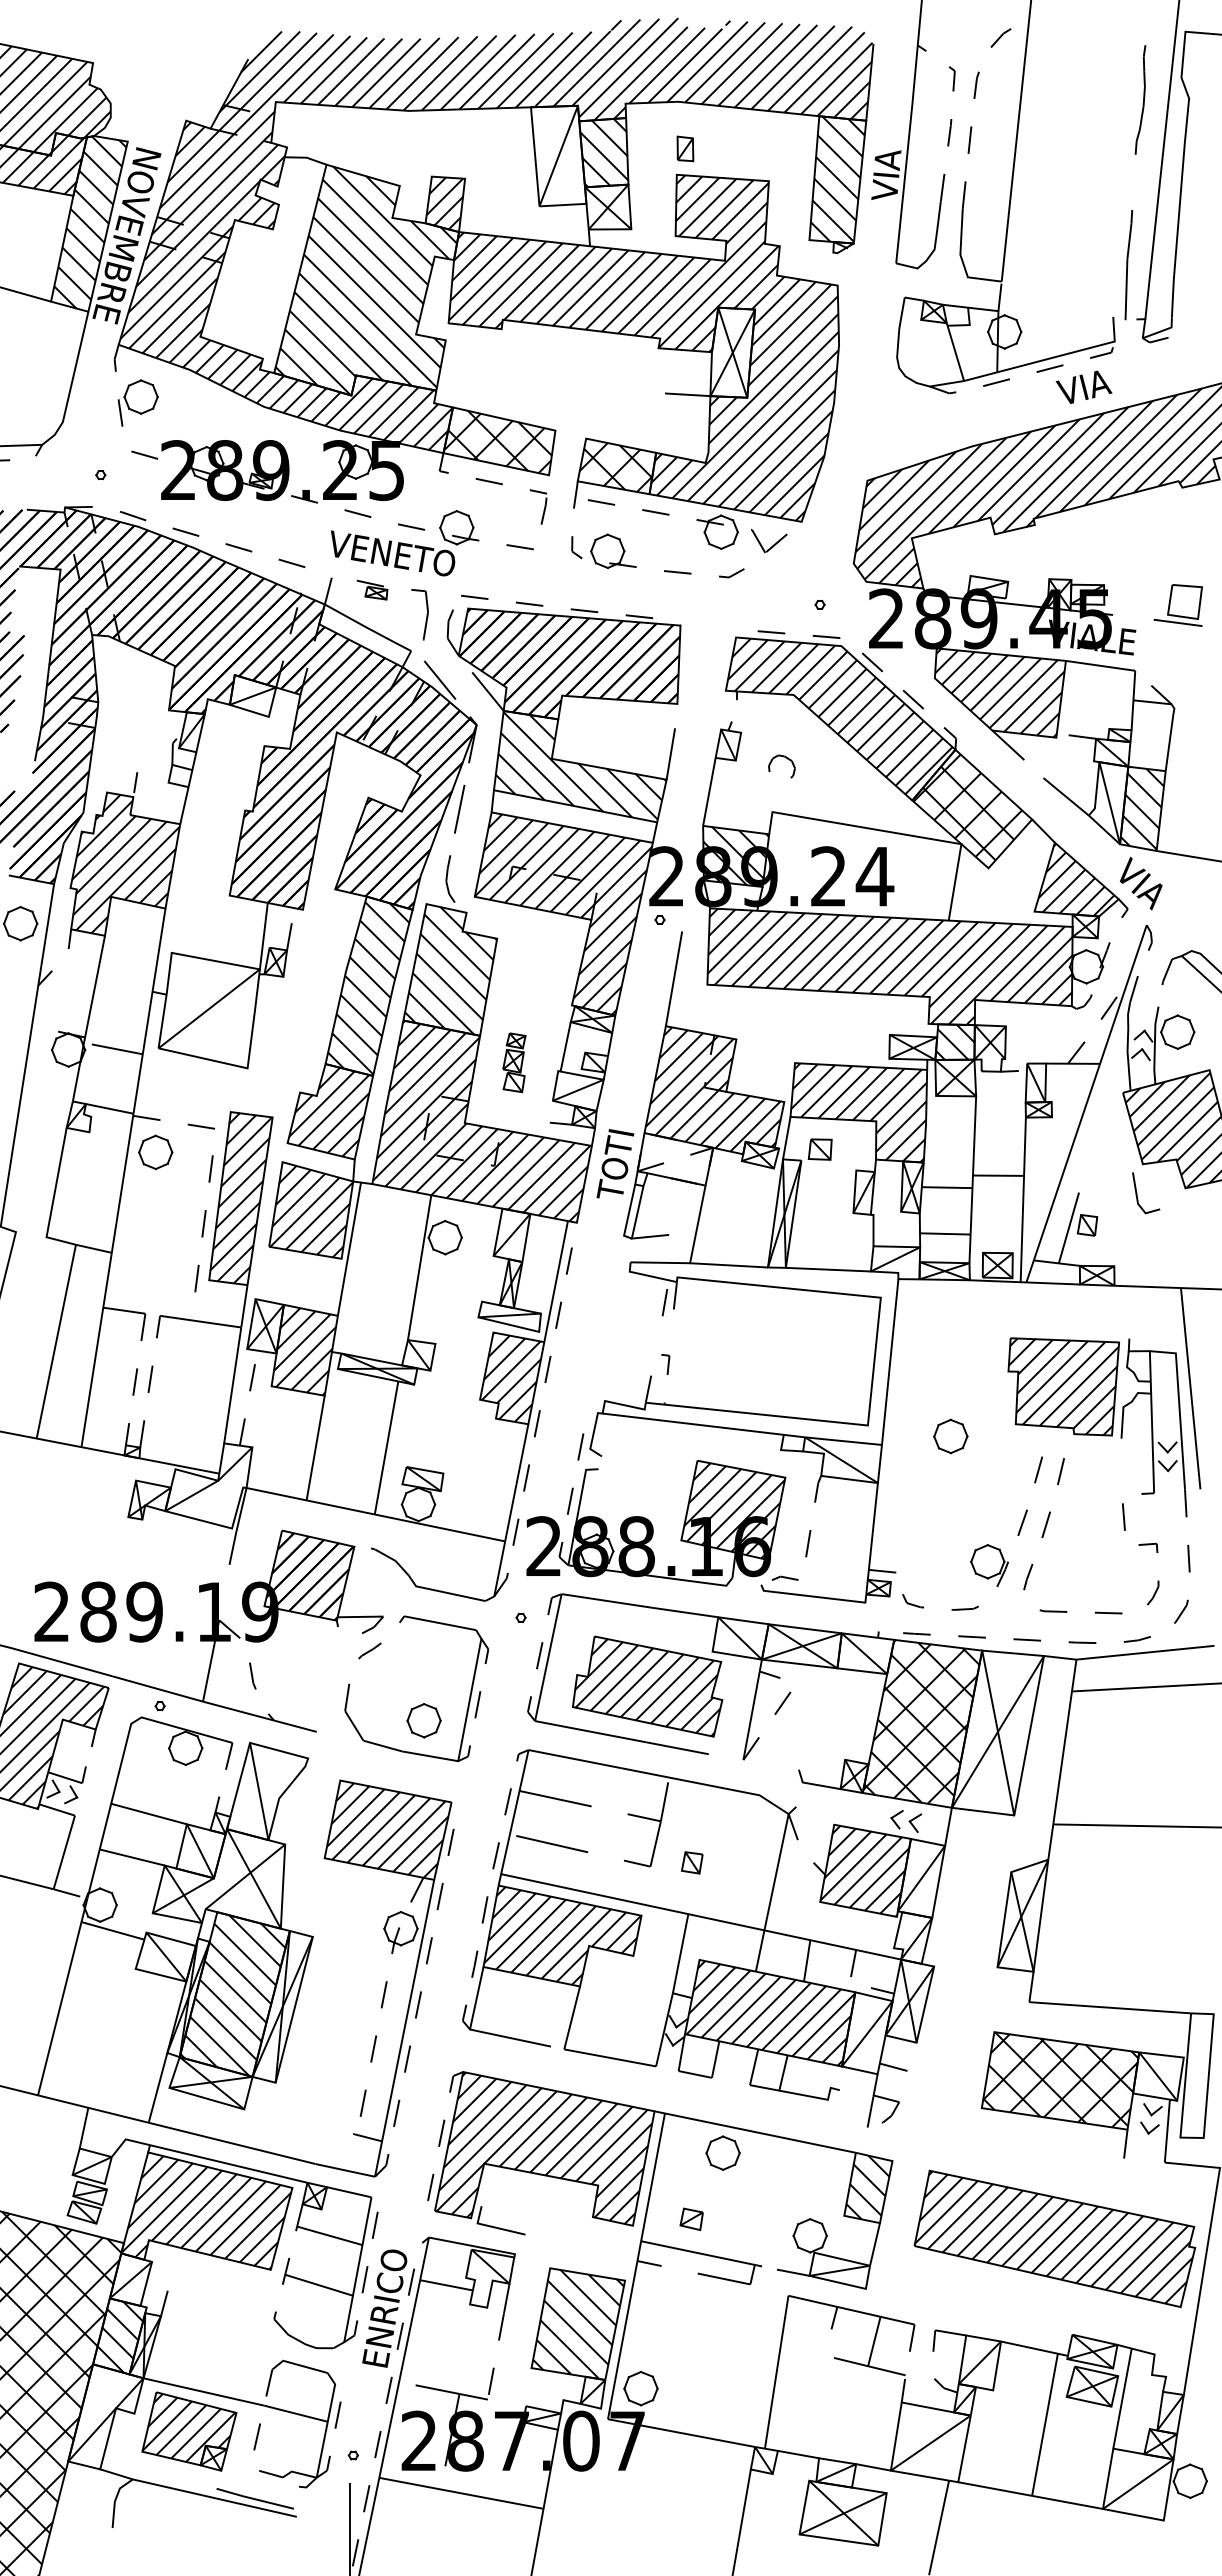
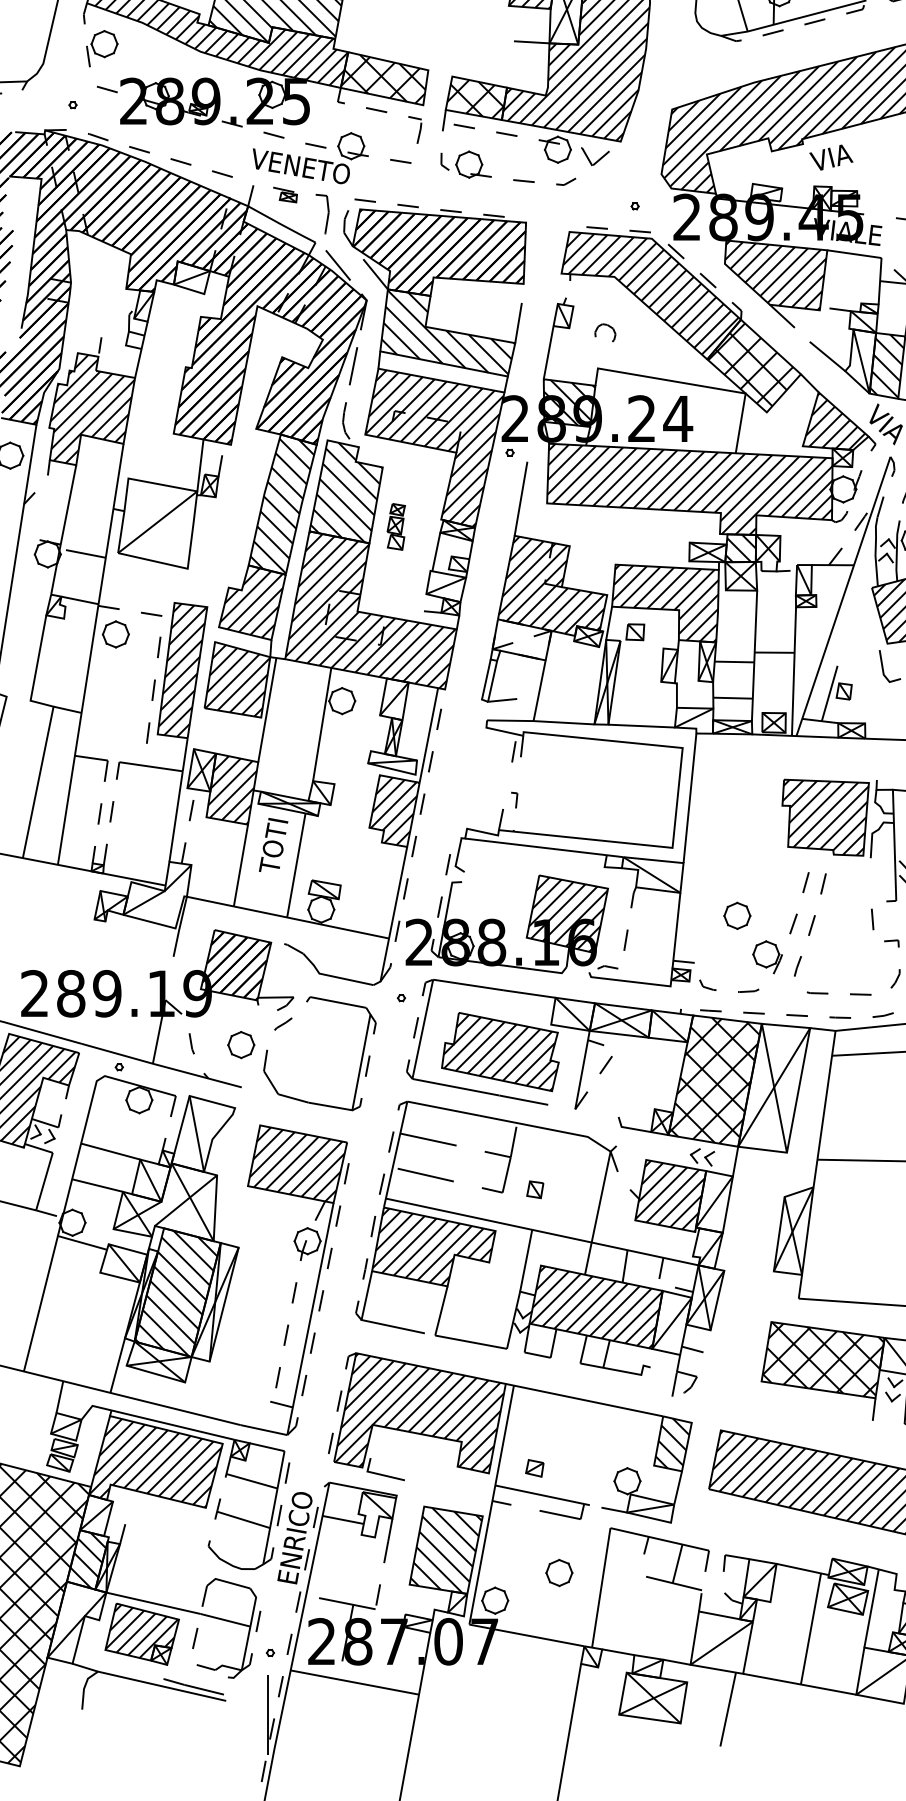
text: (1083, 386) -> (830, 156), moved
part: (514, 1062) -> (396, 526), moved
text: (615, 1163) -> (273, 844), moved
part: (950, 1436) -> (737, 915), moved
part: (423, 1720) -> (240, 1044), moved
part: (722, 2152) -> (558, 1572), moved

